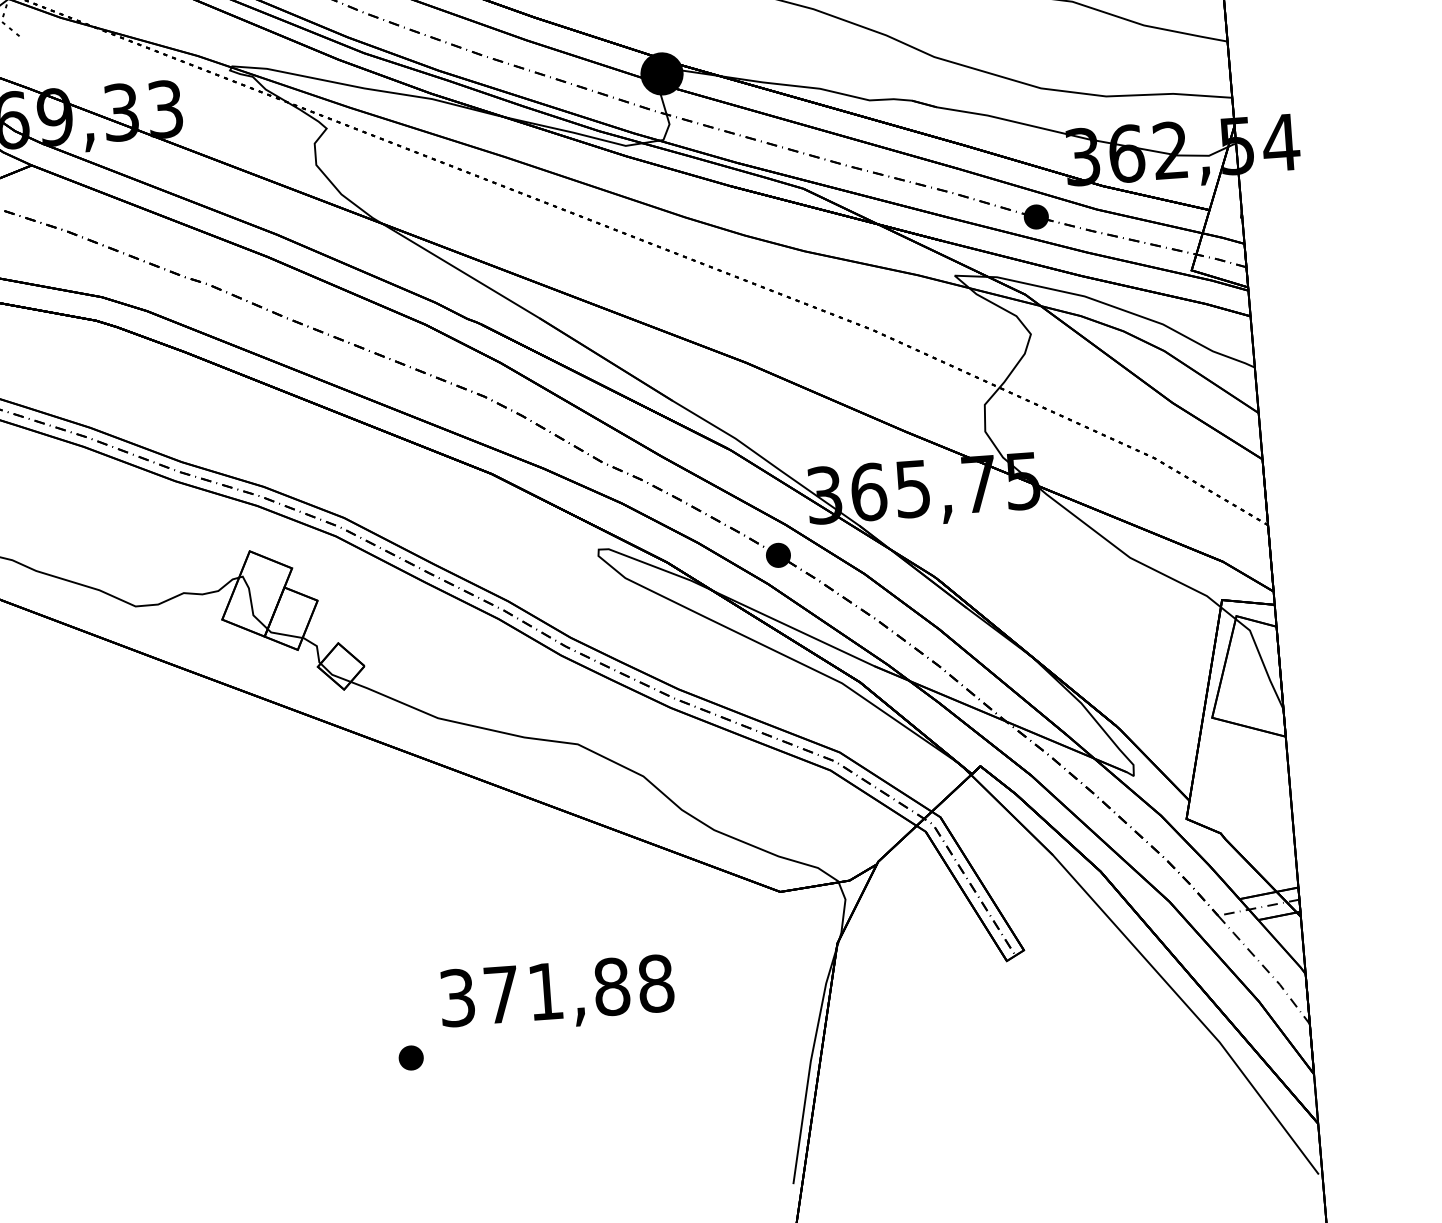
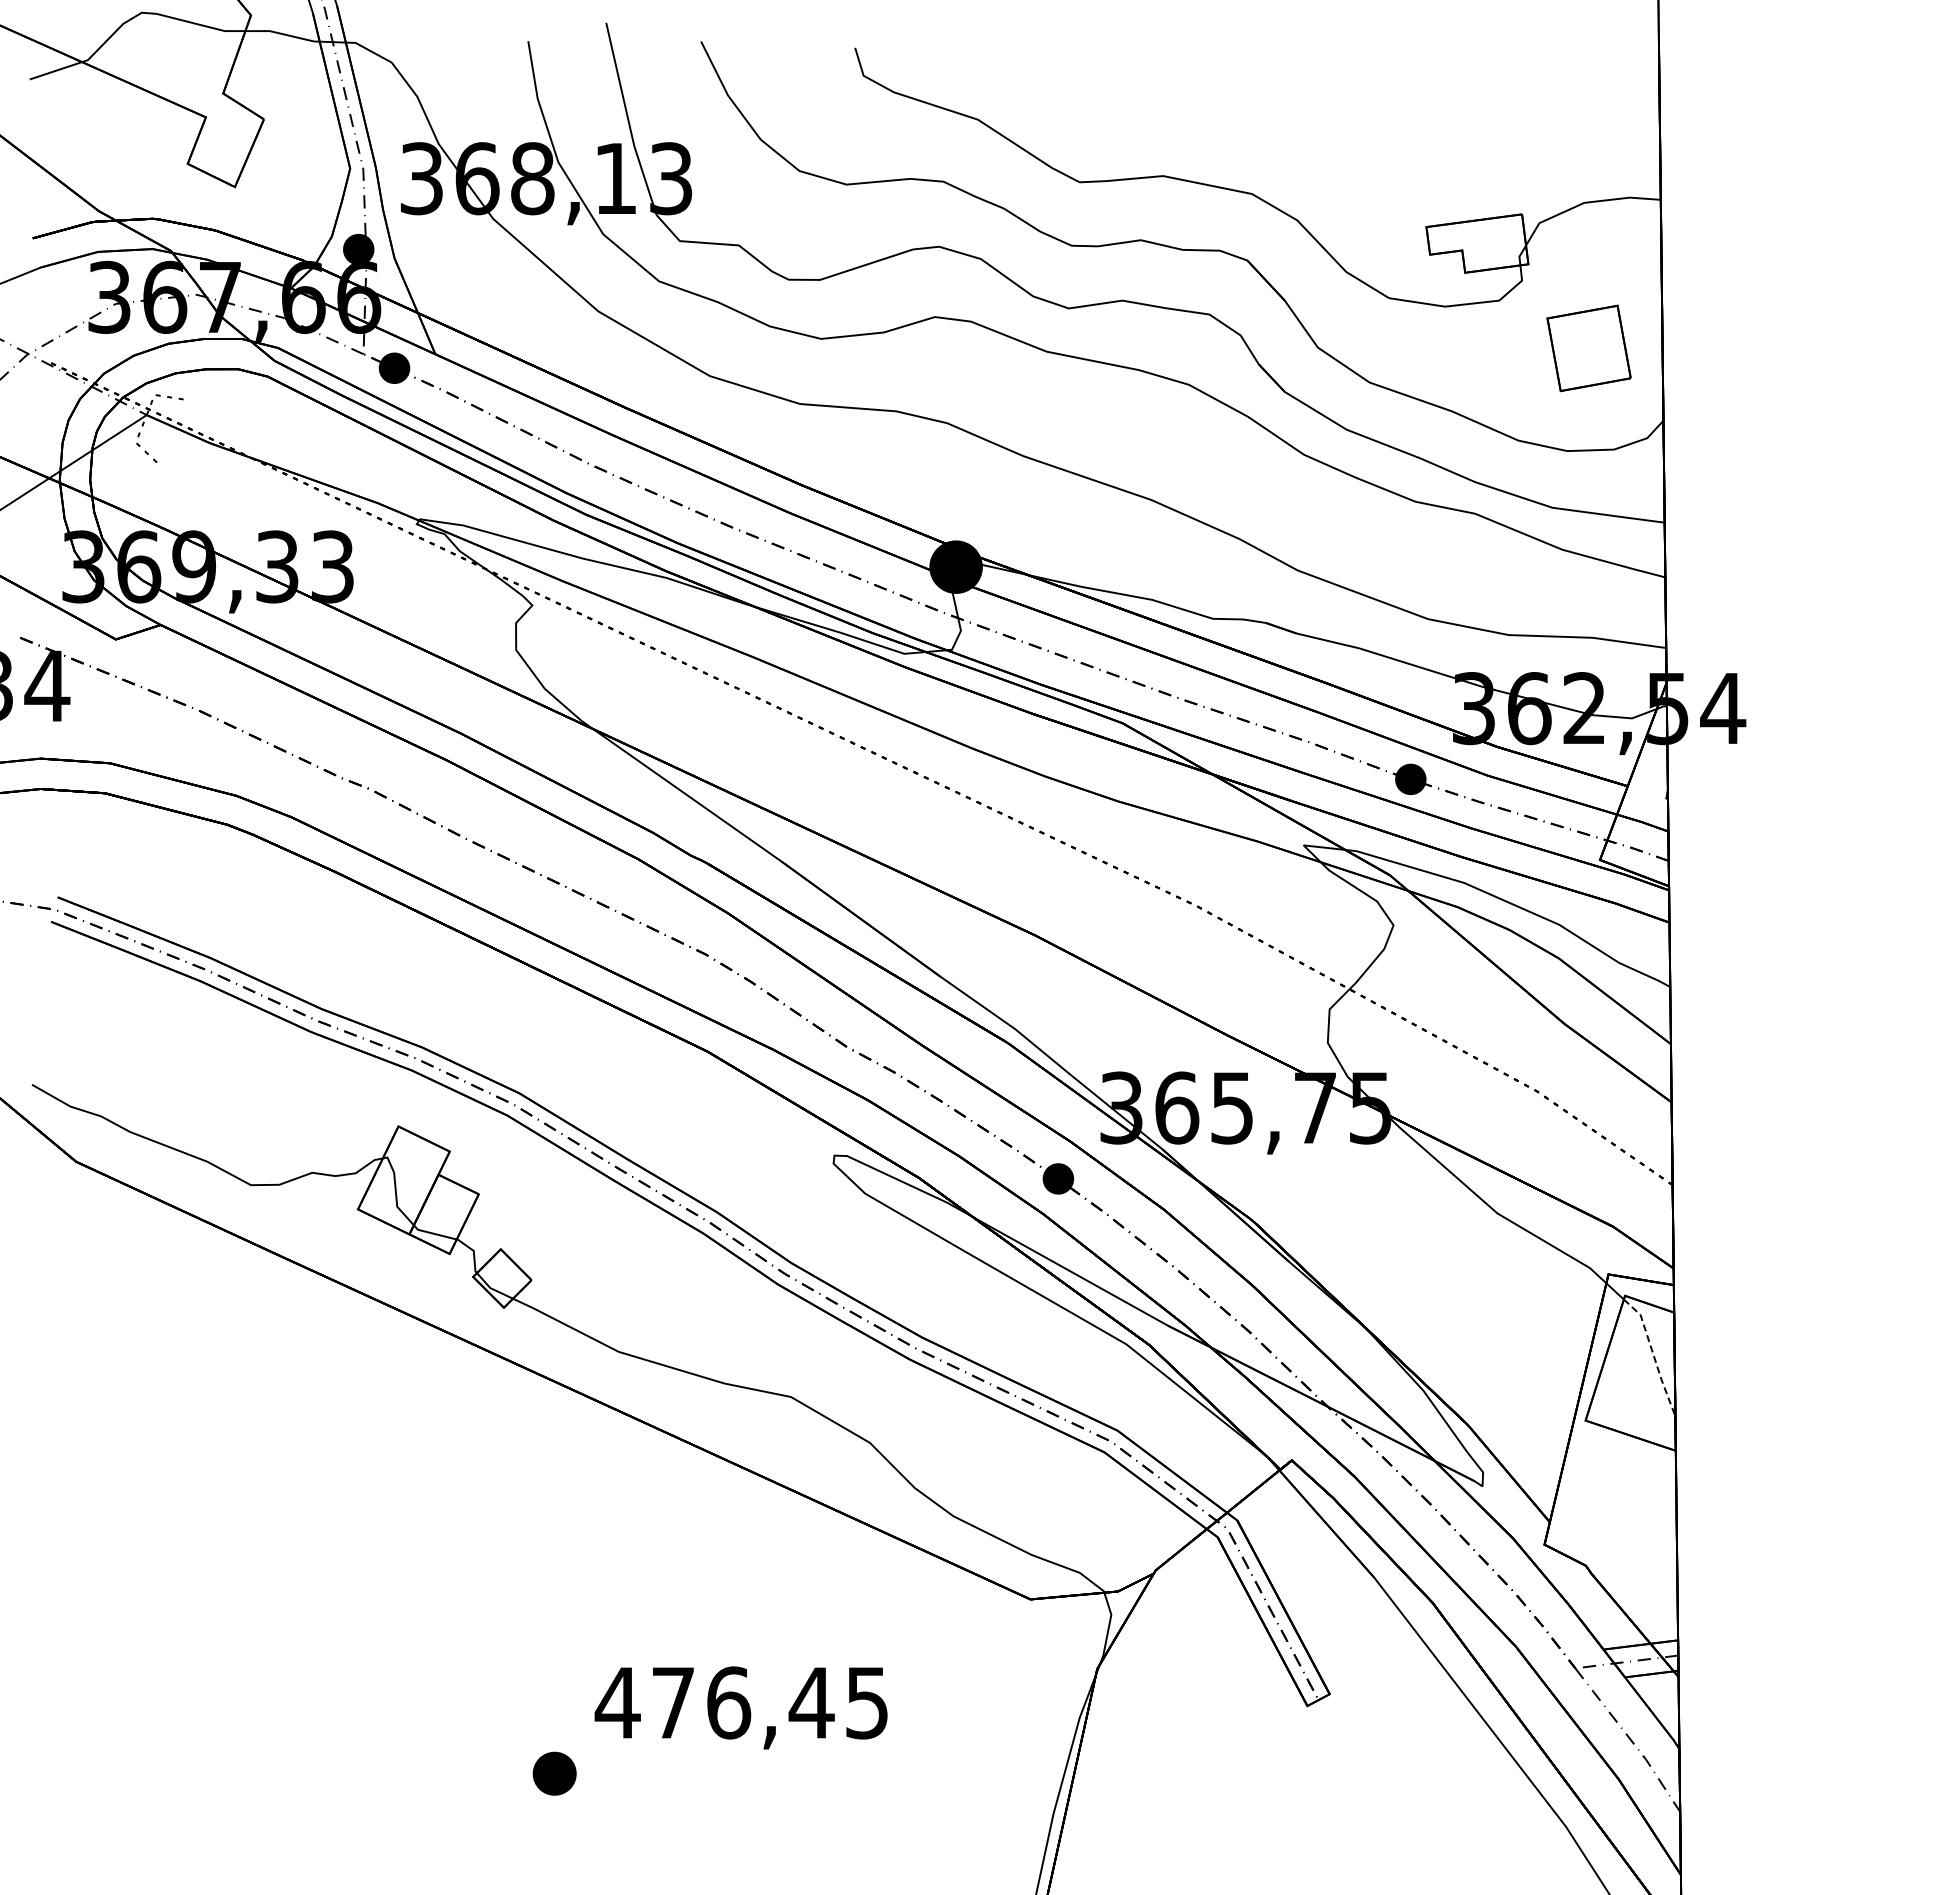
line: (1262, 662) -> (1653, 1355), solid -> dashed
text: (555, 990) -> (741, 1702), 371,88 -> 476,45
part: (411, 1057) -> (554, 1773), size x1.4

